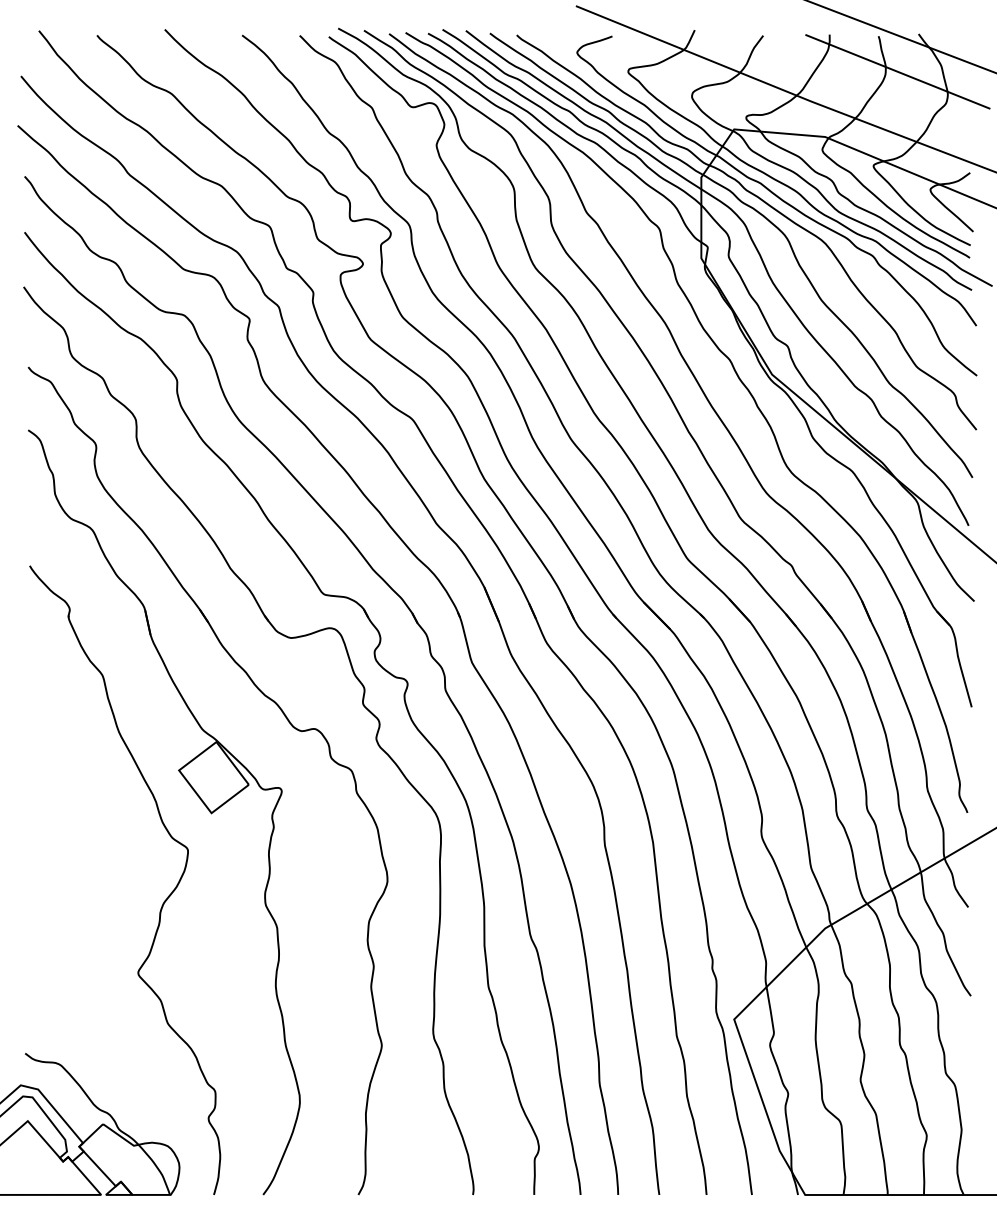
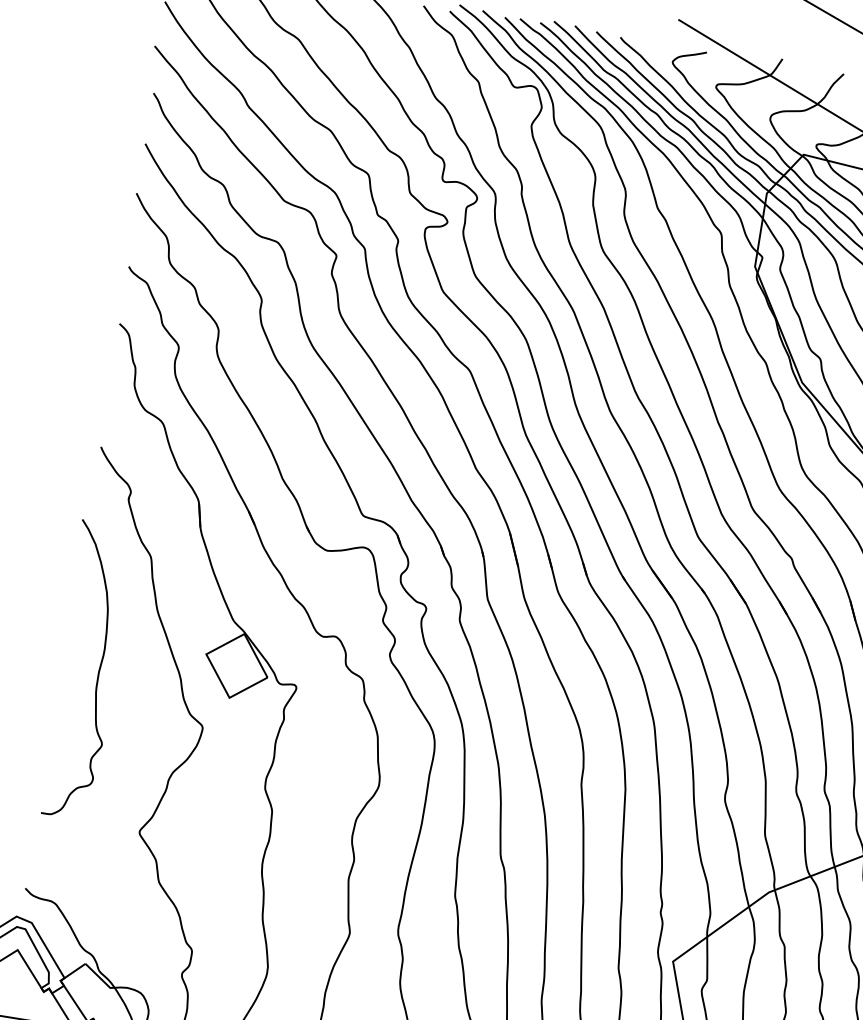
curve: (65, 808) -> (97, 672), added

